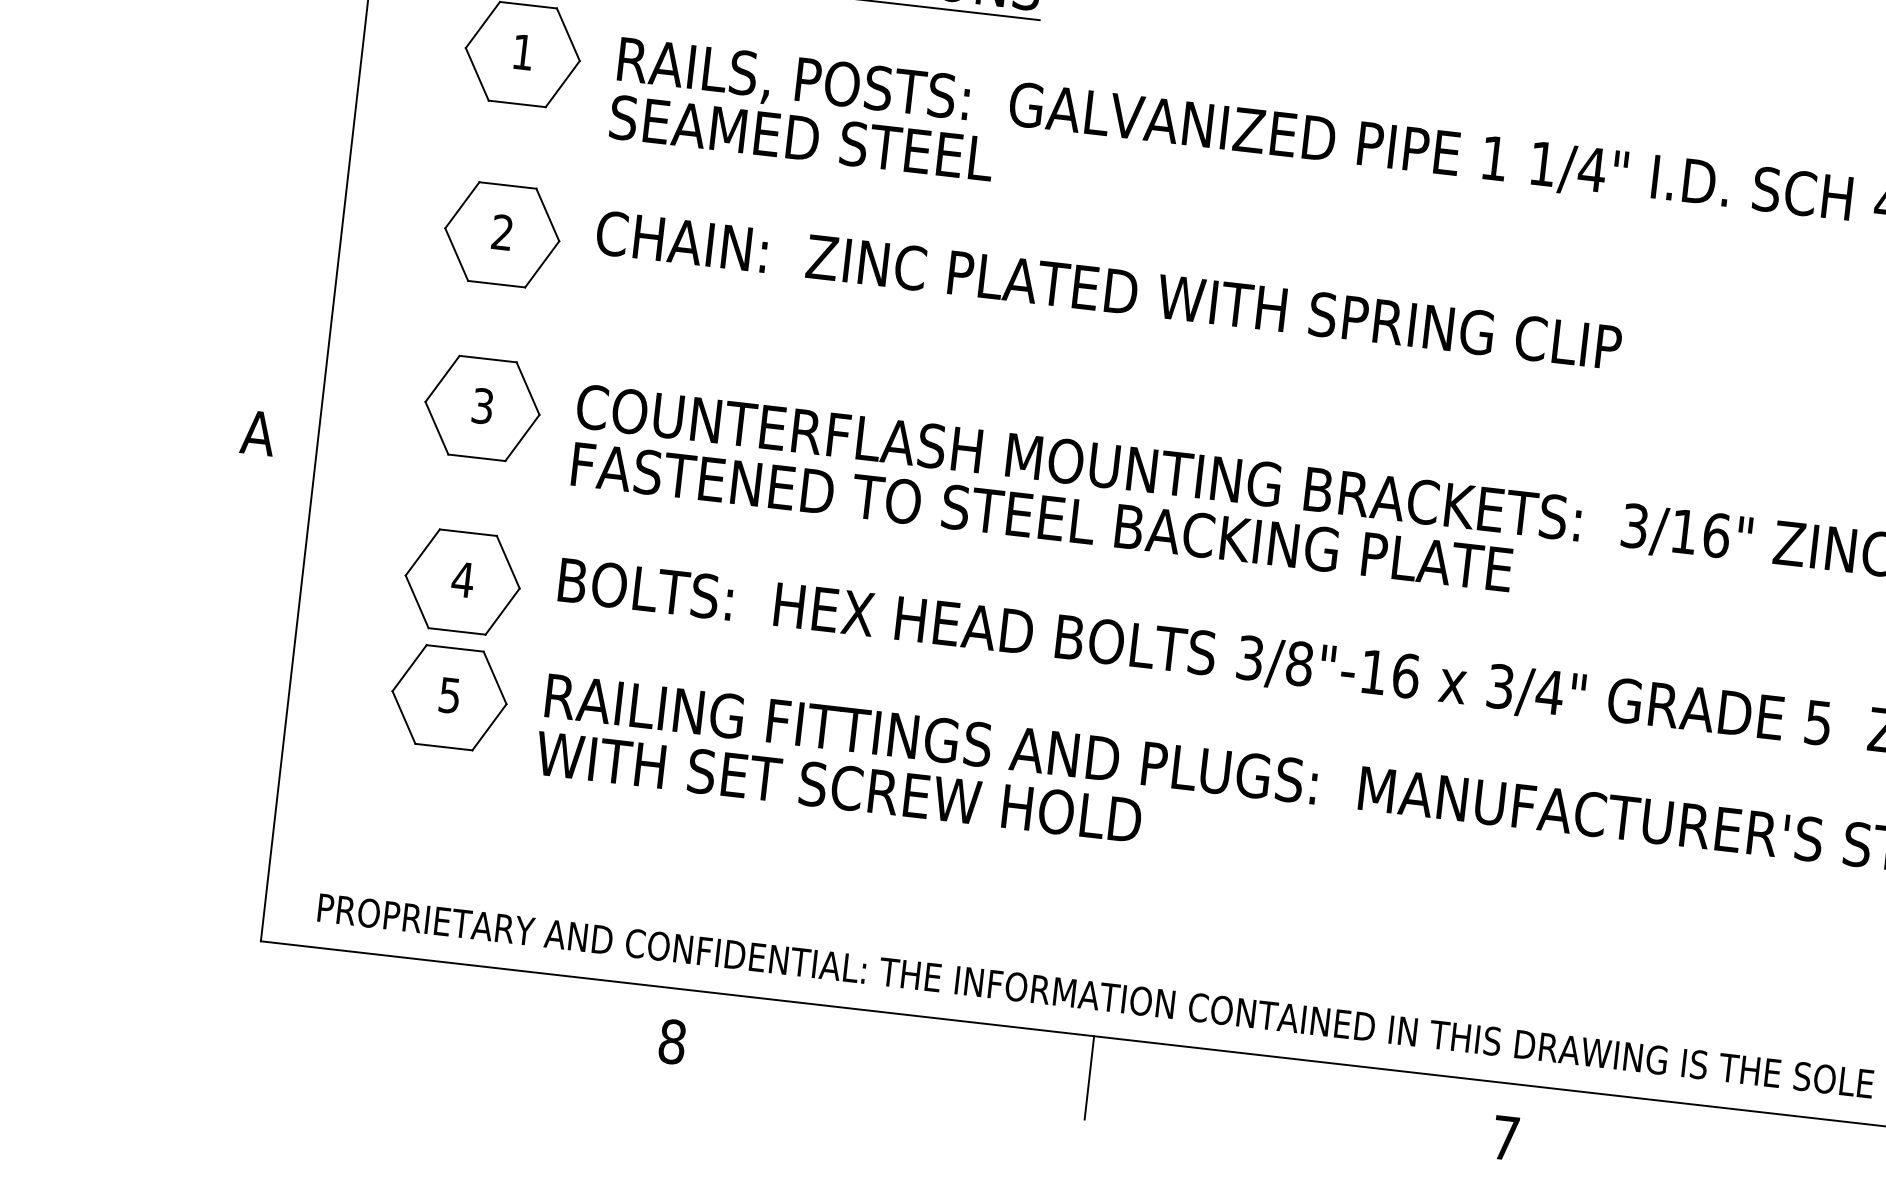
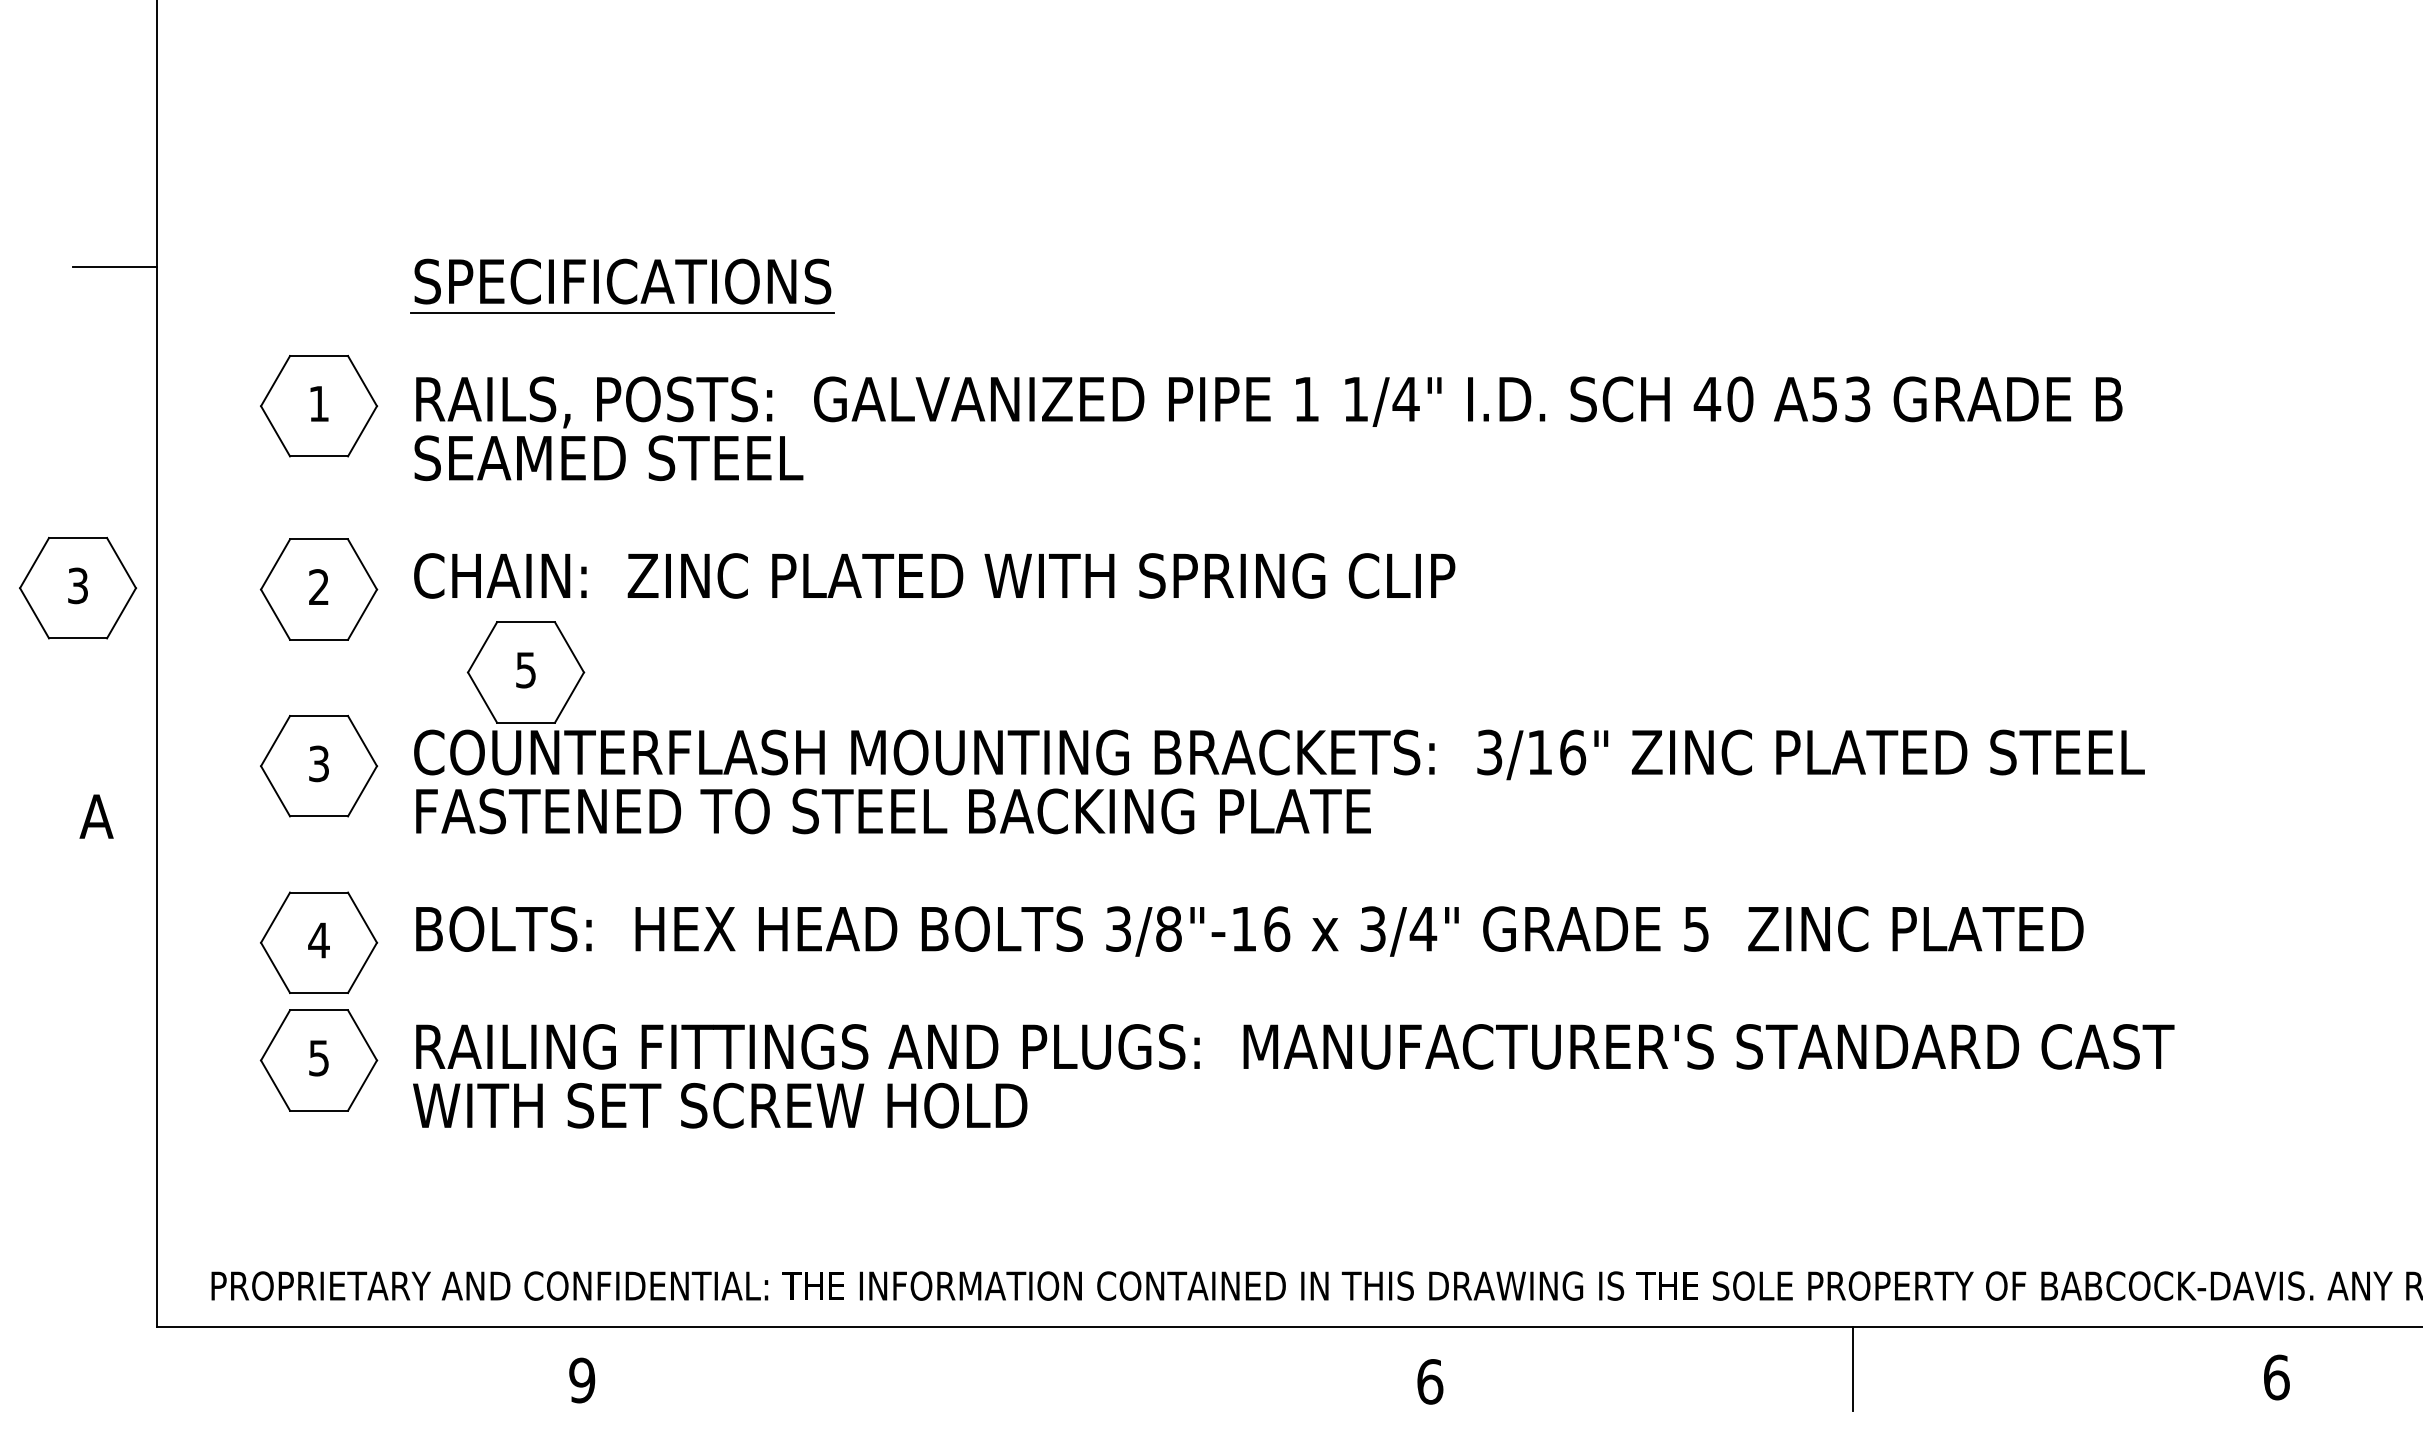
part: (265, 206) -> (78, 588), added
part: (695, 339) -> (525, 672), added
text: (672, 1041) -> (582, 1380), 8 -> 9
line: (1089, 1077) -> (1005, 1368), removed
text: (1506, 1137) -> (1430, 1381), 7 -> 6

